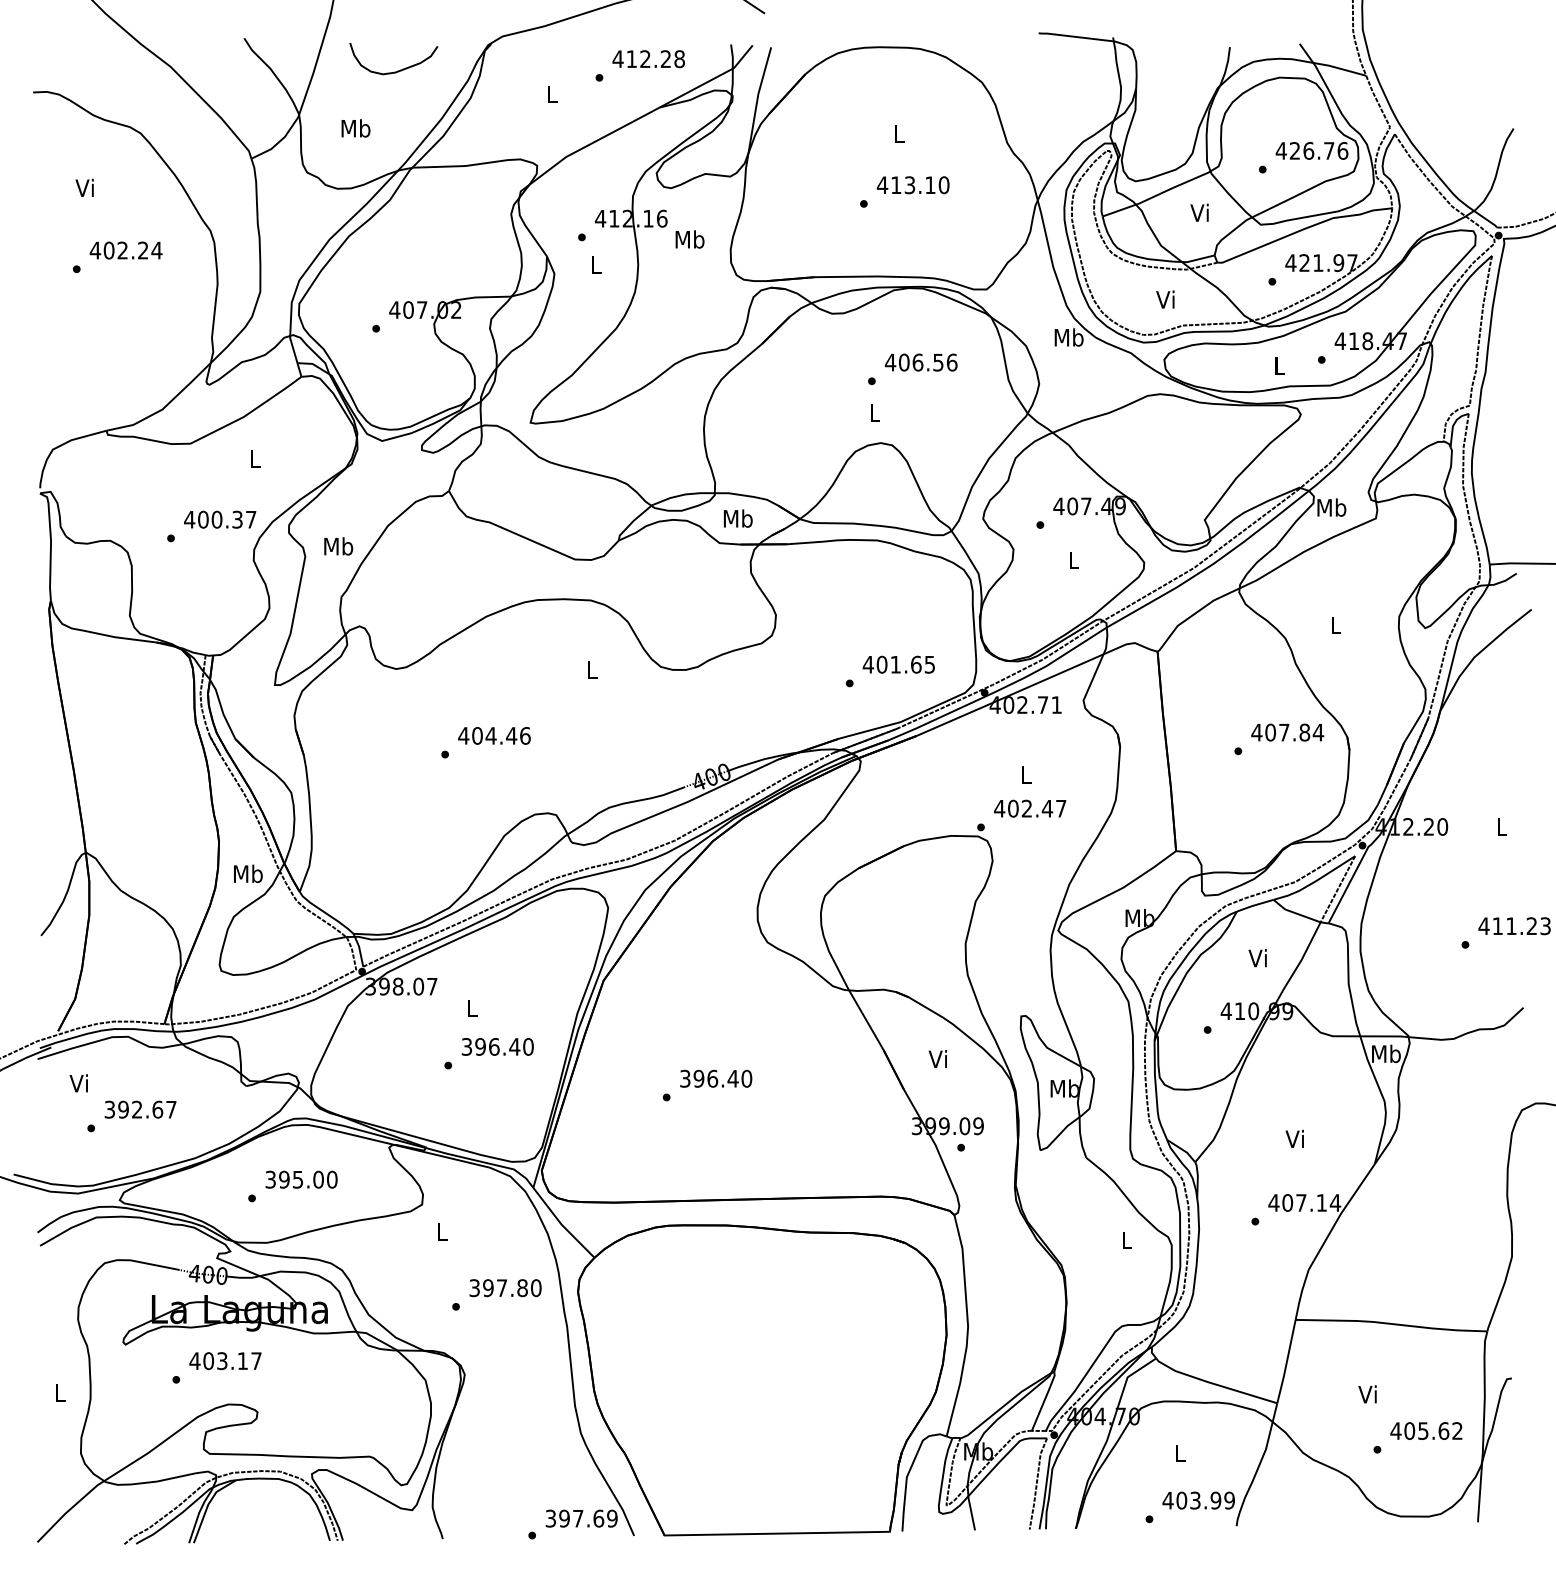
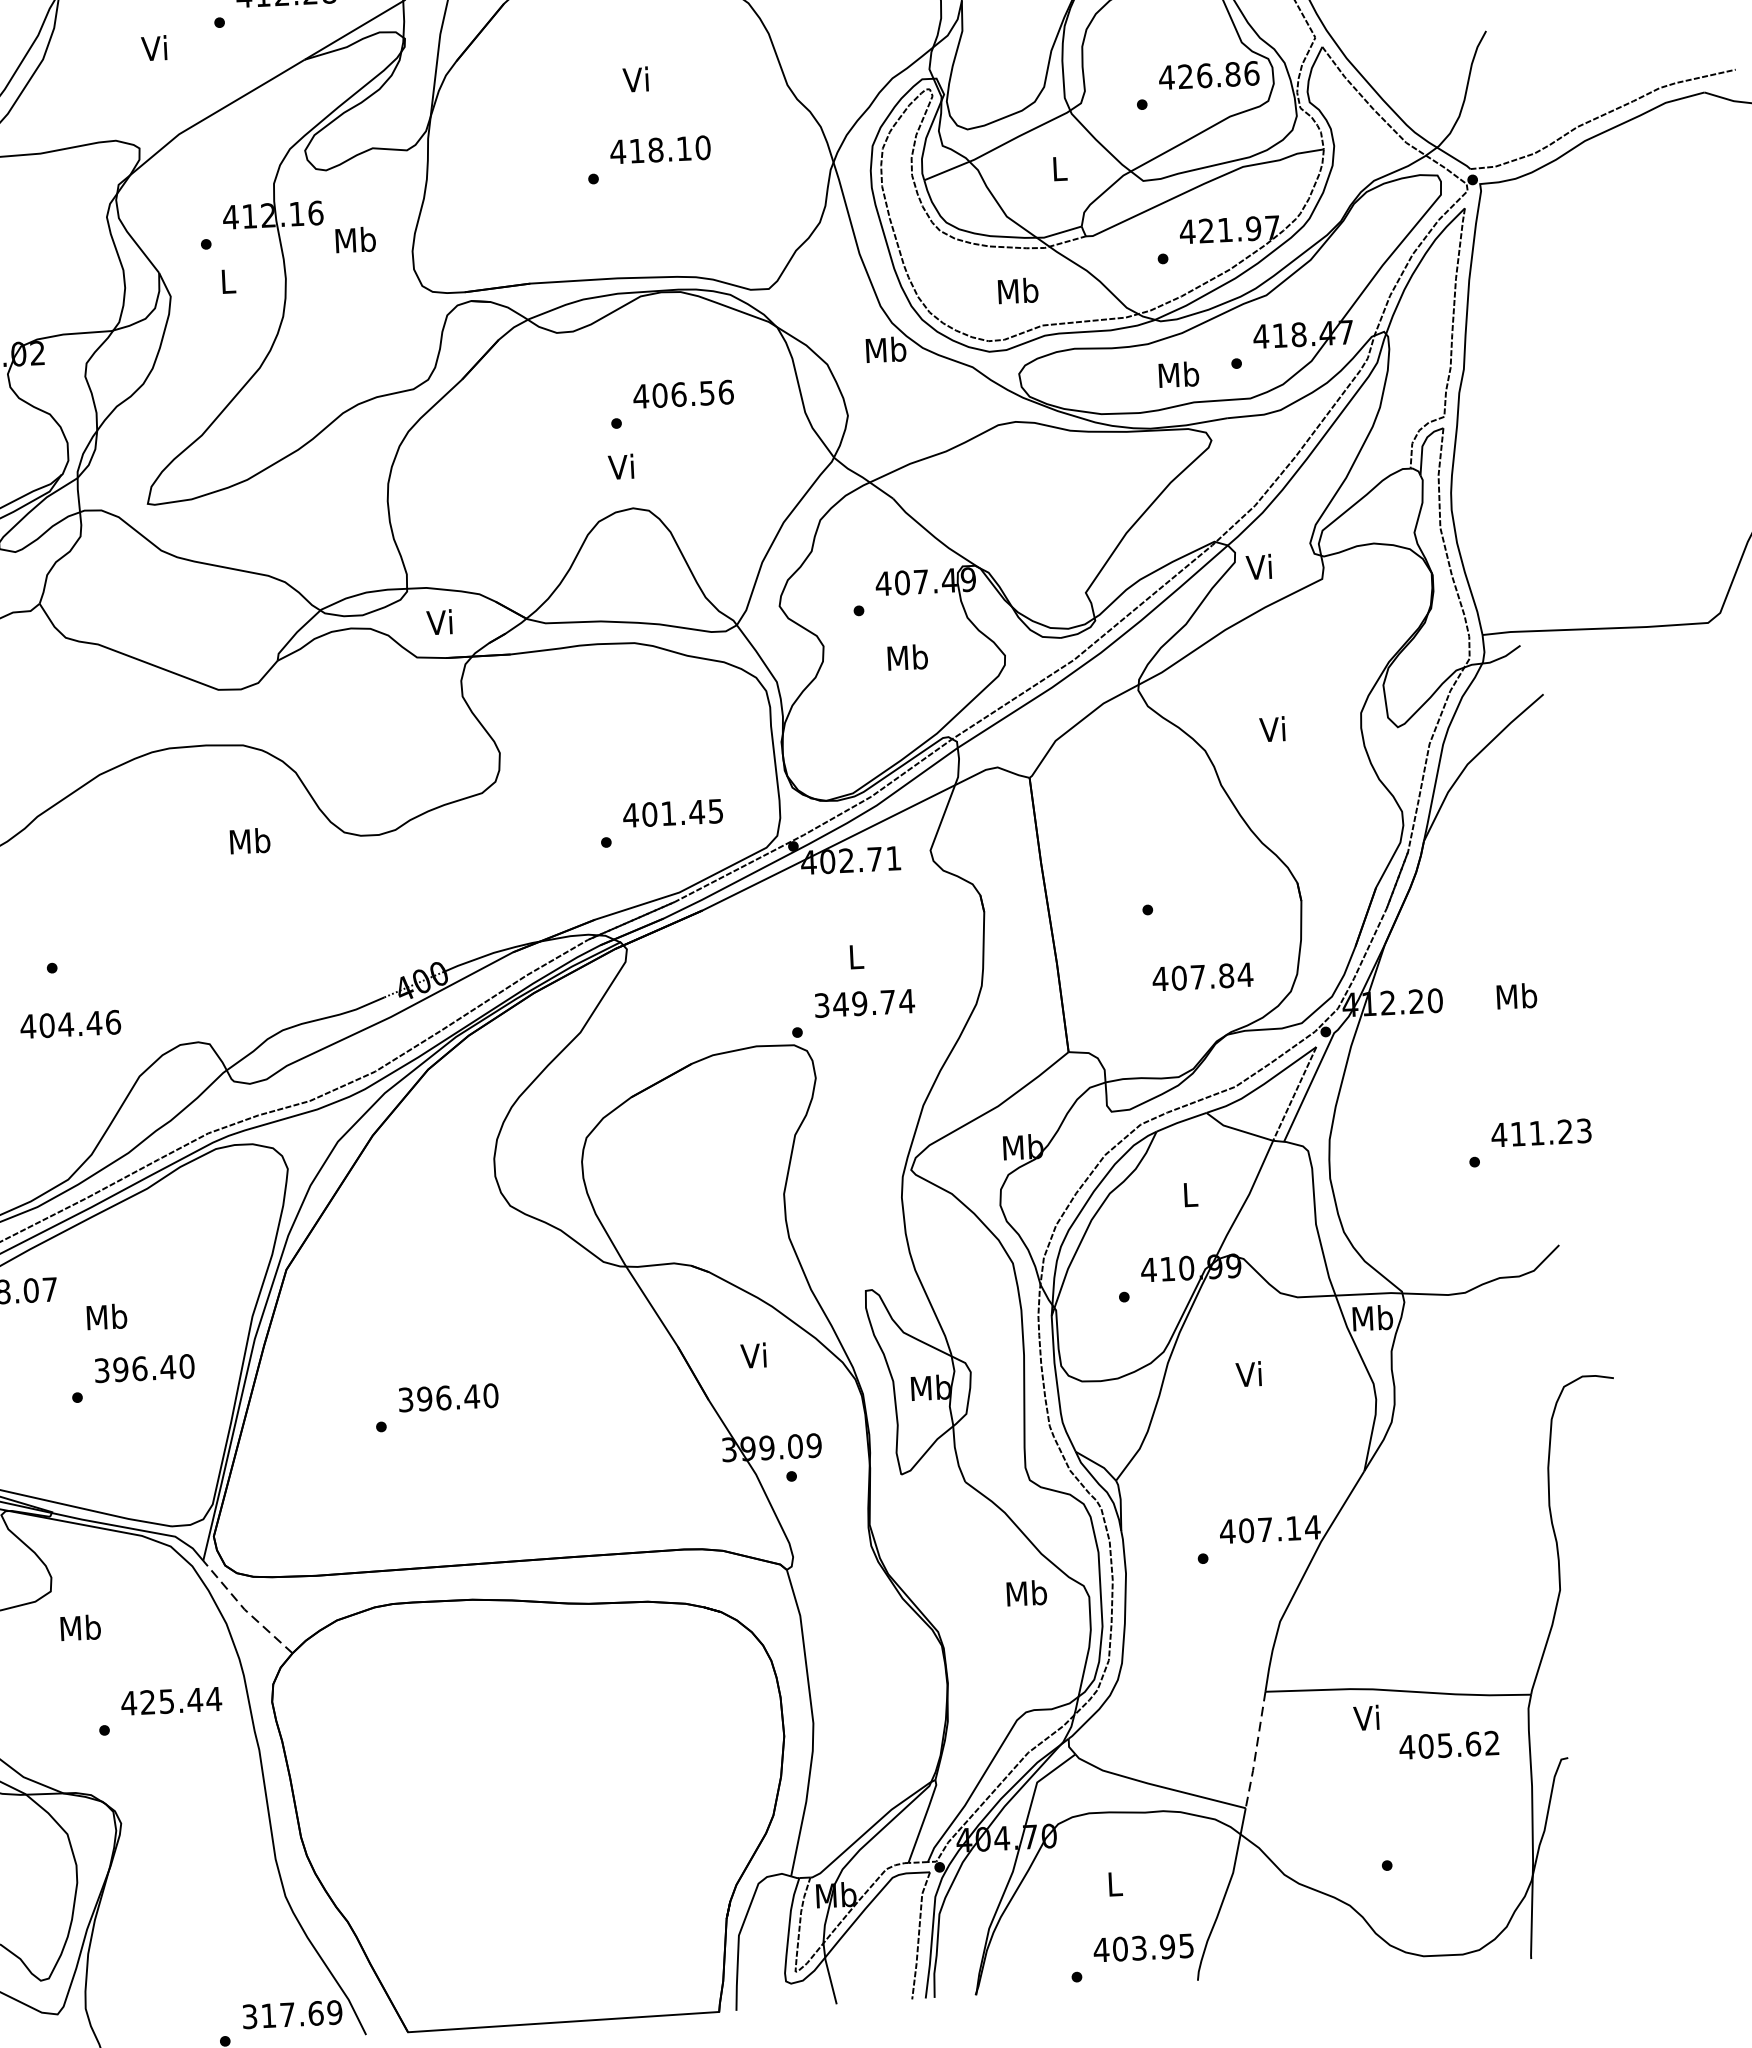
text: (551, 93) -> (154, 47), L -> Vi
text: (897, 133) -> (635, 79), L -> Vi
text: (1329, 150) -> (1233, 73), 426.76 -> 426.86
text: (909, 185) -> (655, 150), 413.10 -> 418.10
text: (1199, 212) -> (1057, 168), Vi -> L
text: (1166, 299) -> (1018, 290), Vi -> Mb
text: (1279, 365) -> (1178, 374), L -> Mb
text: (873, 412) -> (620, 466), L -> Vi
text: (1331, 507) -> (1260, 566), Mb -> Vi
text: (737, 518) -> (440, 622), Mb -> Vi
text: (1073, 560) -> (907, 657), L -> Mb
text: (1334, 625) -> (1272, 729), L -> Vi
text: (915, 664) -> (695, 811), 401.65 -> 401.45
text: (592, 669) -> (250, 840), L -> Mb
text: (1287, 732) -> (1202, 976), moved
text: (494, 735) -> (70, 1023), moved
text: (1030, 808) -> (864, 1003), 402.47 -> 349.74
text: (1501, 826) -> (1516, 996), L -> Mb
text: (1257, 958) -> (1188, 1195), Vi -> L
text: (472, 1008) -> (107, 1317), L -> Mb
text: (1294, 1138) -> (1248, 1373), moved
line: (561, 1224) -> (244, 1609), solid -> dashed
text: (442, 1231) -> (80, 1627), L -> Mb
text: (1126, 1240) -> (1026, 1593), L -> Mb
text: (505, 1288) -> (171, 1701), 397.80 -> 425.44
line: (1286, 1362) -> (1255, 1751), solid -> dashed
text: (1367, 1394) -> (1366, 1718), moved
text: (1426, 1430) -> (1449, 1744), moved
text: (1229, 1500) -> (1186, 1945), 403.99 -> 403.95
text: (564, 1518) -> (268, 2015), 397.69 -> 317.69

